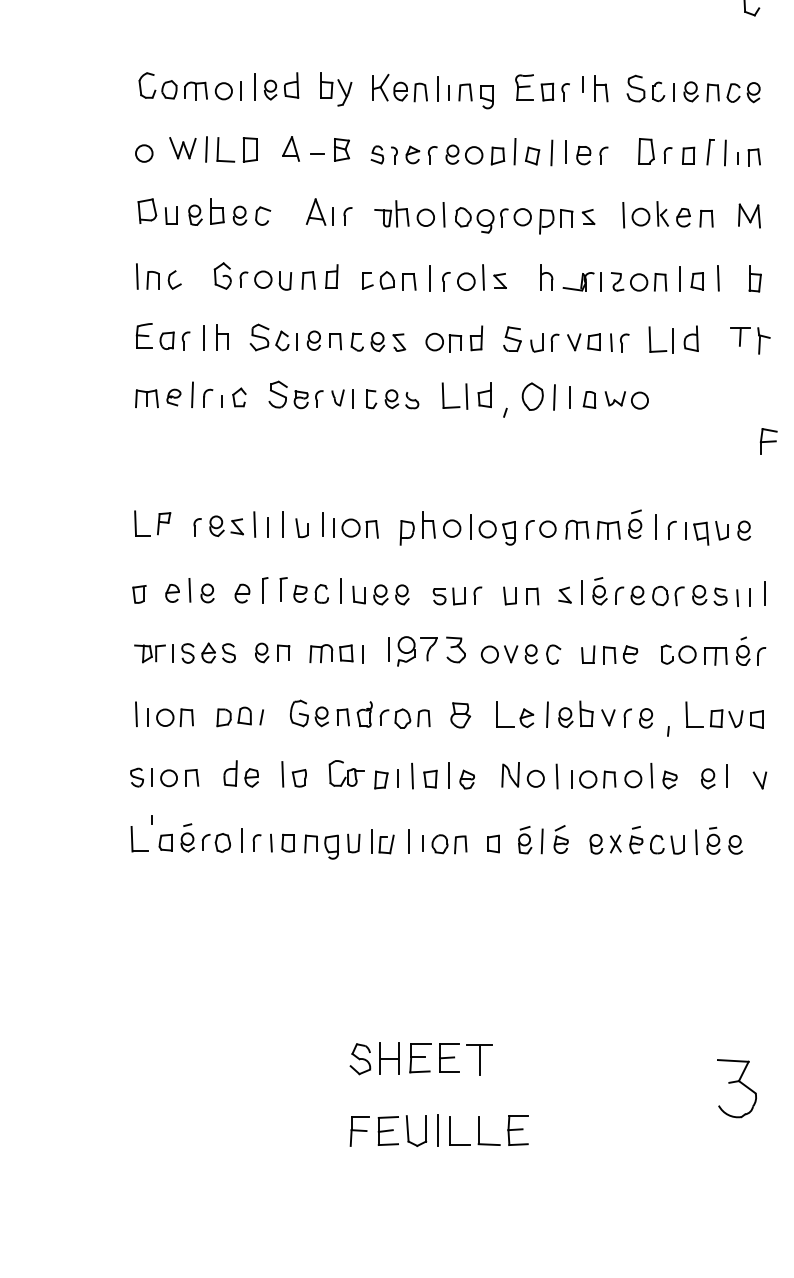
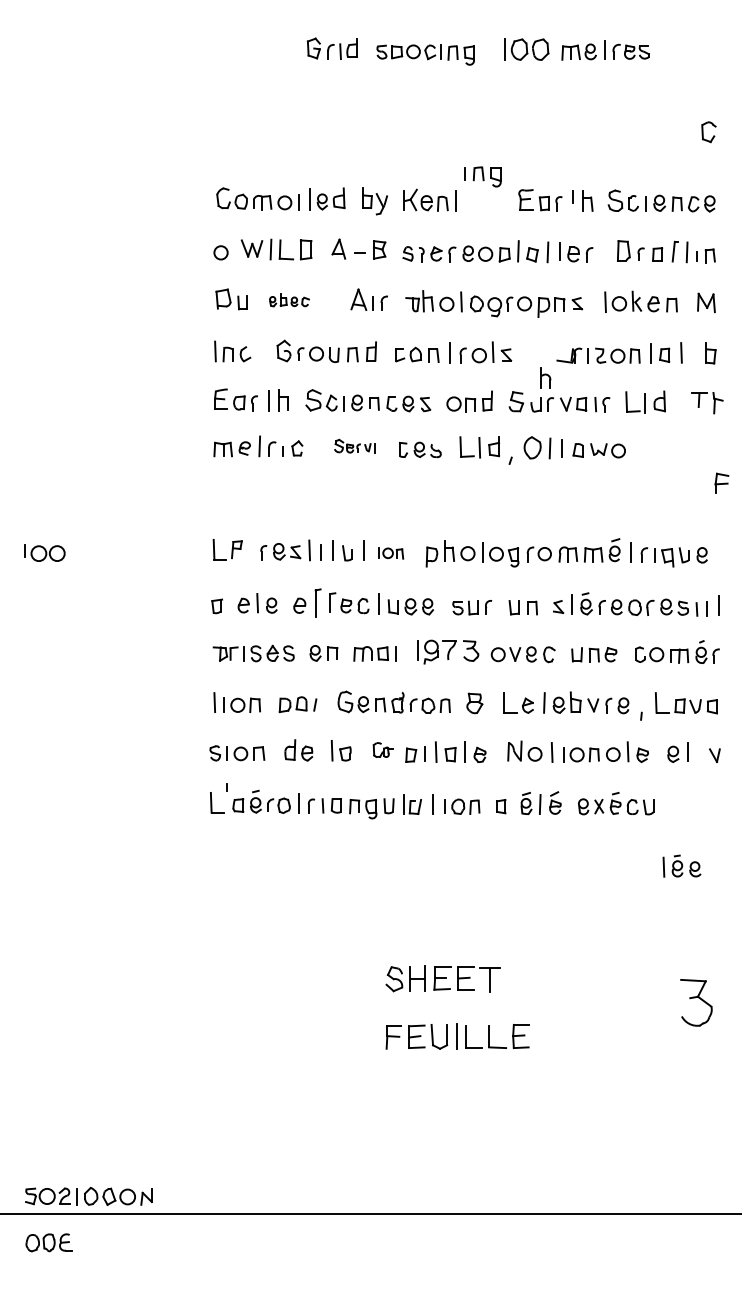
part: (470, 95) -> (482, 176), moved
part: (229, 212) -> (289, 300), size x0.6
part: (546, 276) -> (545, 377), moved
part: (310, 393) -> (354, 445), size x0.6
part: (355, 528) -> (390, 553), size x0.7
part: (264, 589) -> (317, 602), size x1.4
part: (345, 772) -> (382, 749), size x0.7
part: (718, 840) -> (681, 865), moved

